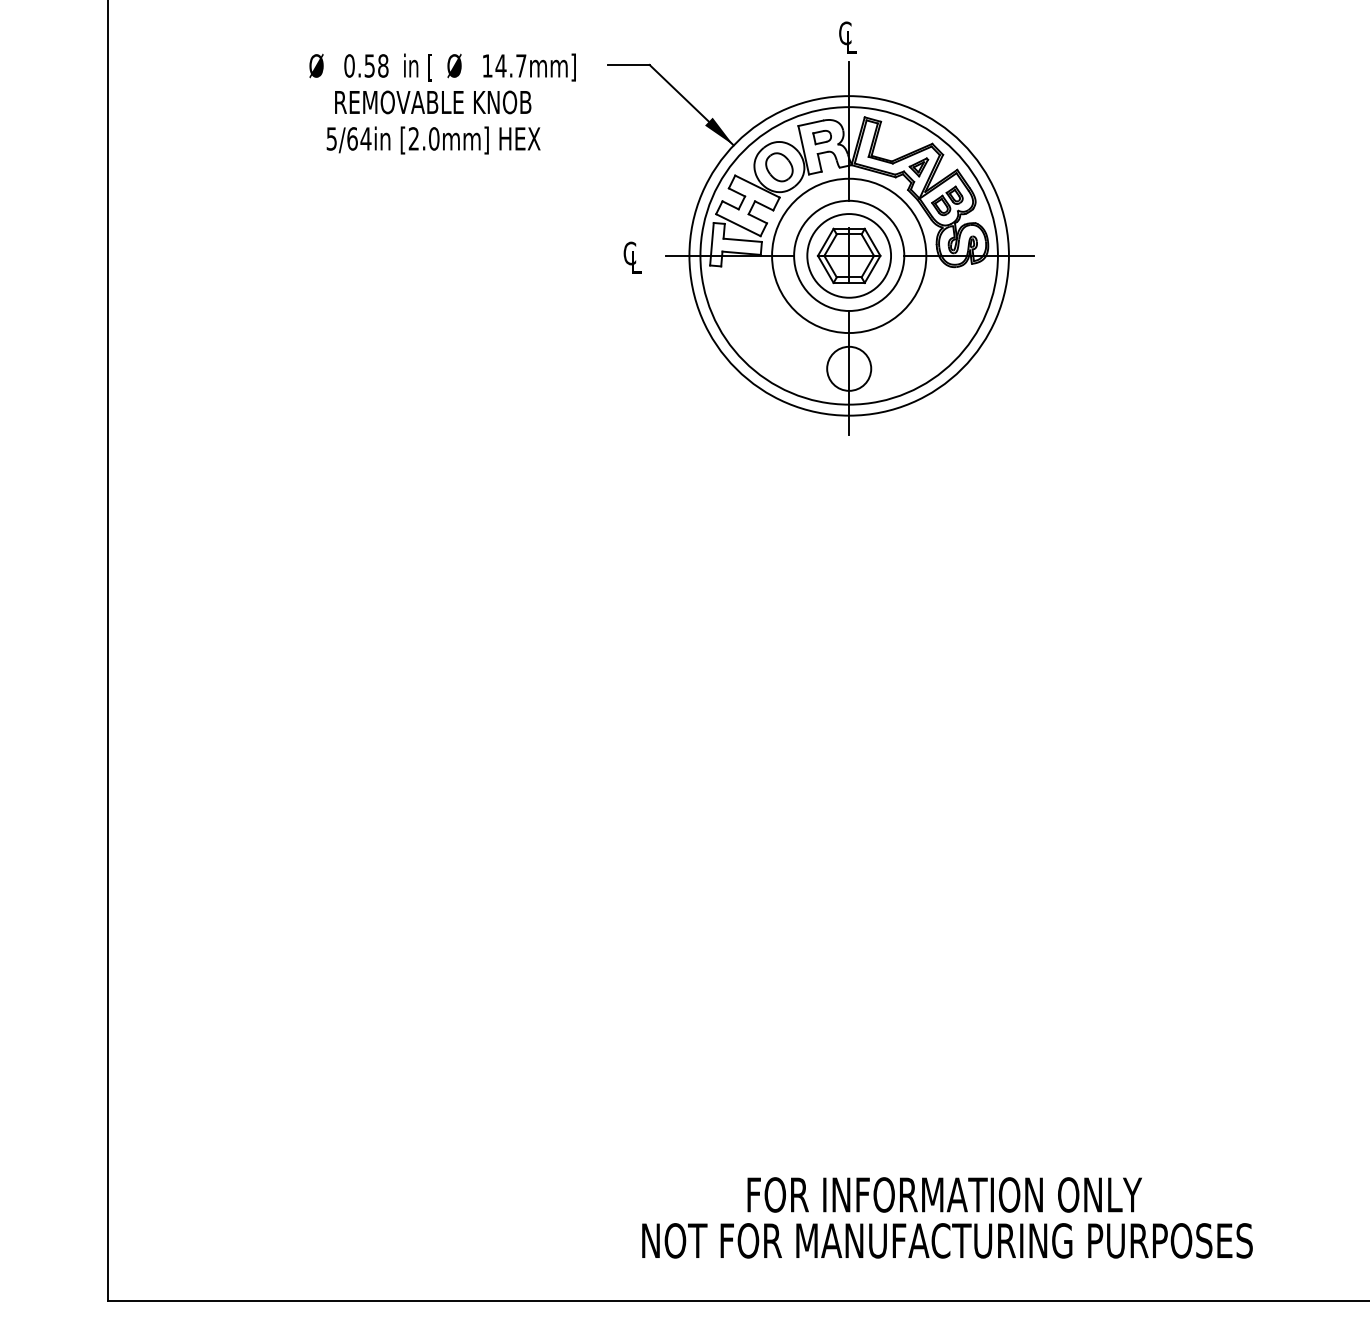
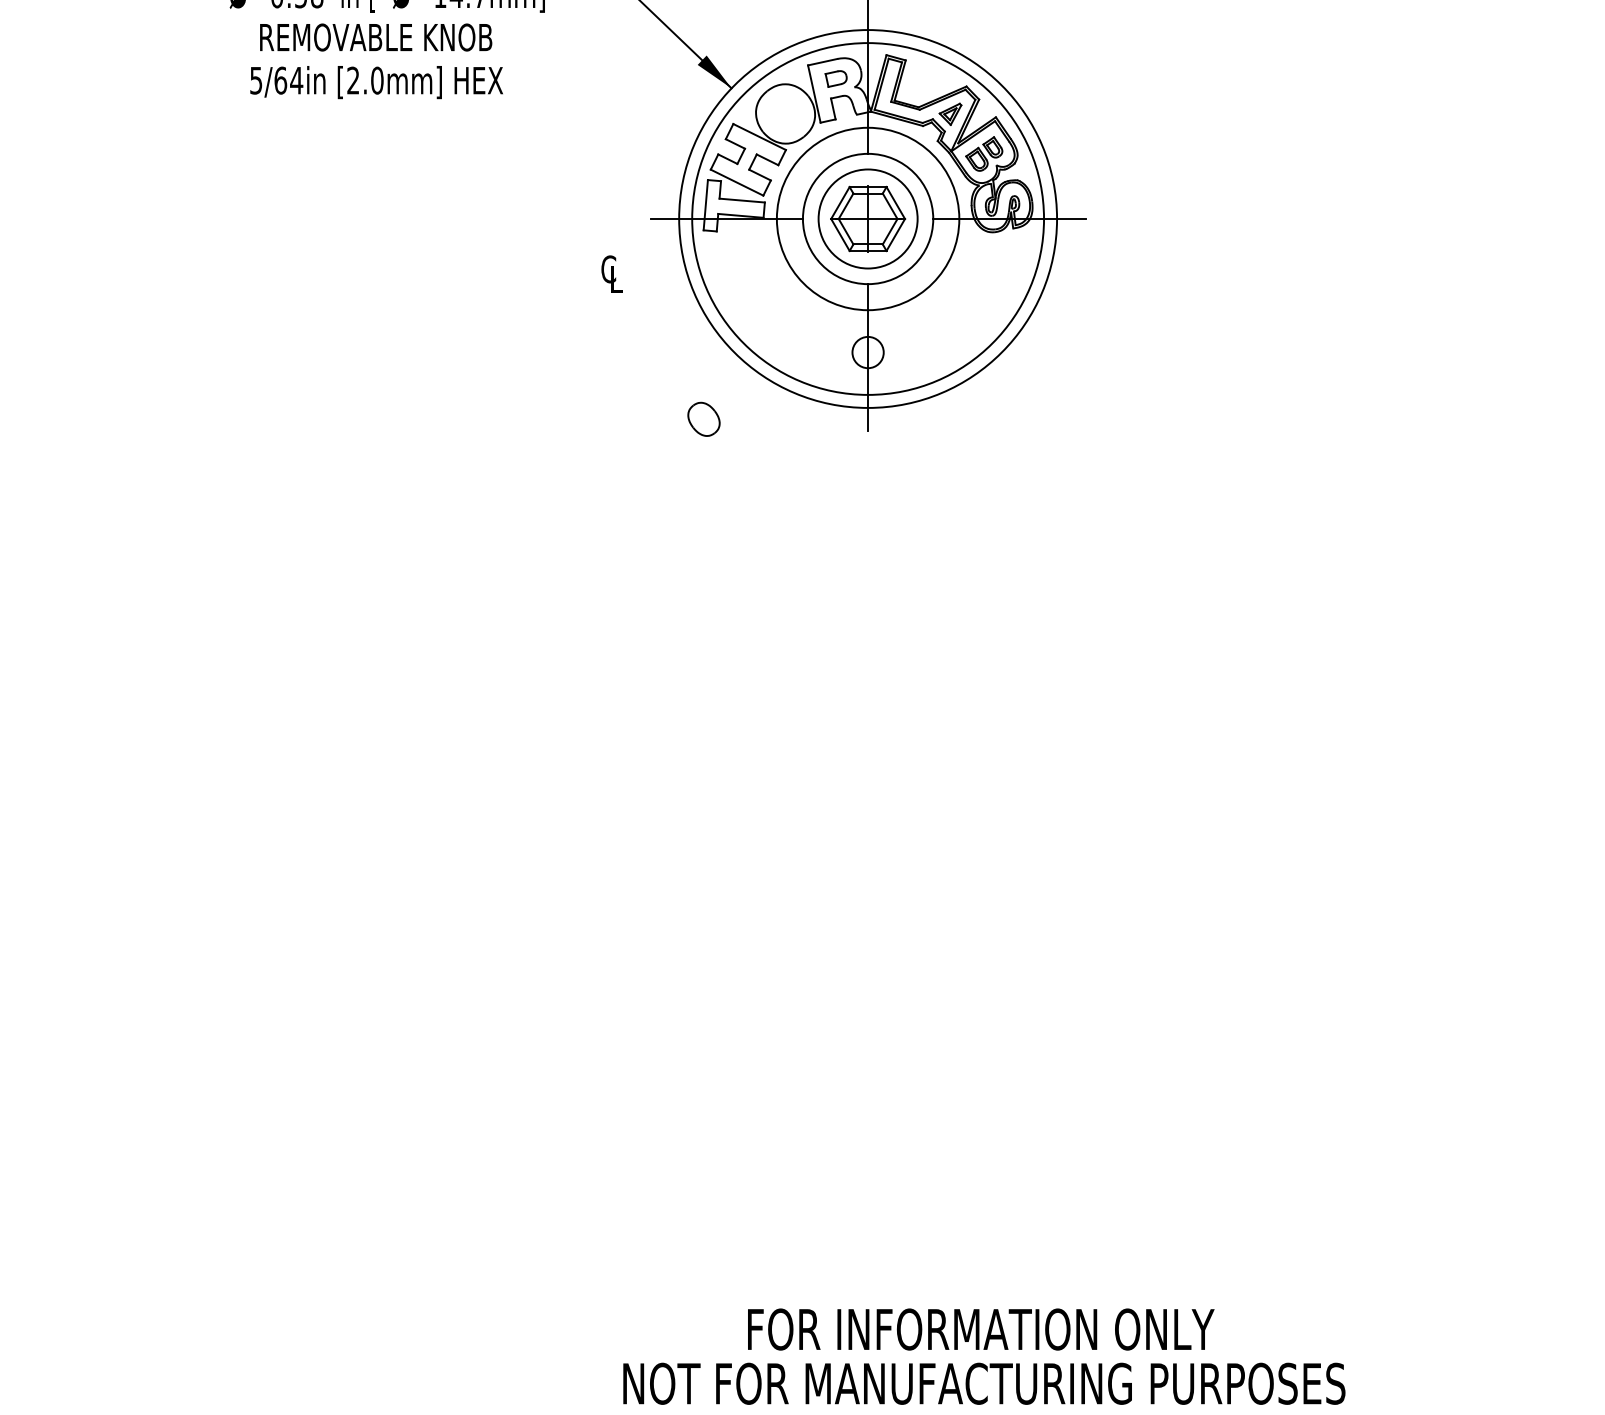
part: (779, 167) -> (704, 419), moved
text: (632, 257) -> (611, 274), moved
circle: (849, 368) -> (868, 352), size x0.6

